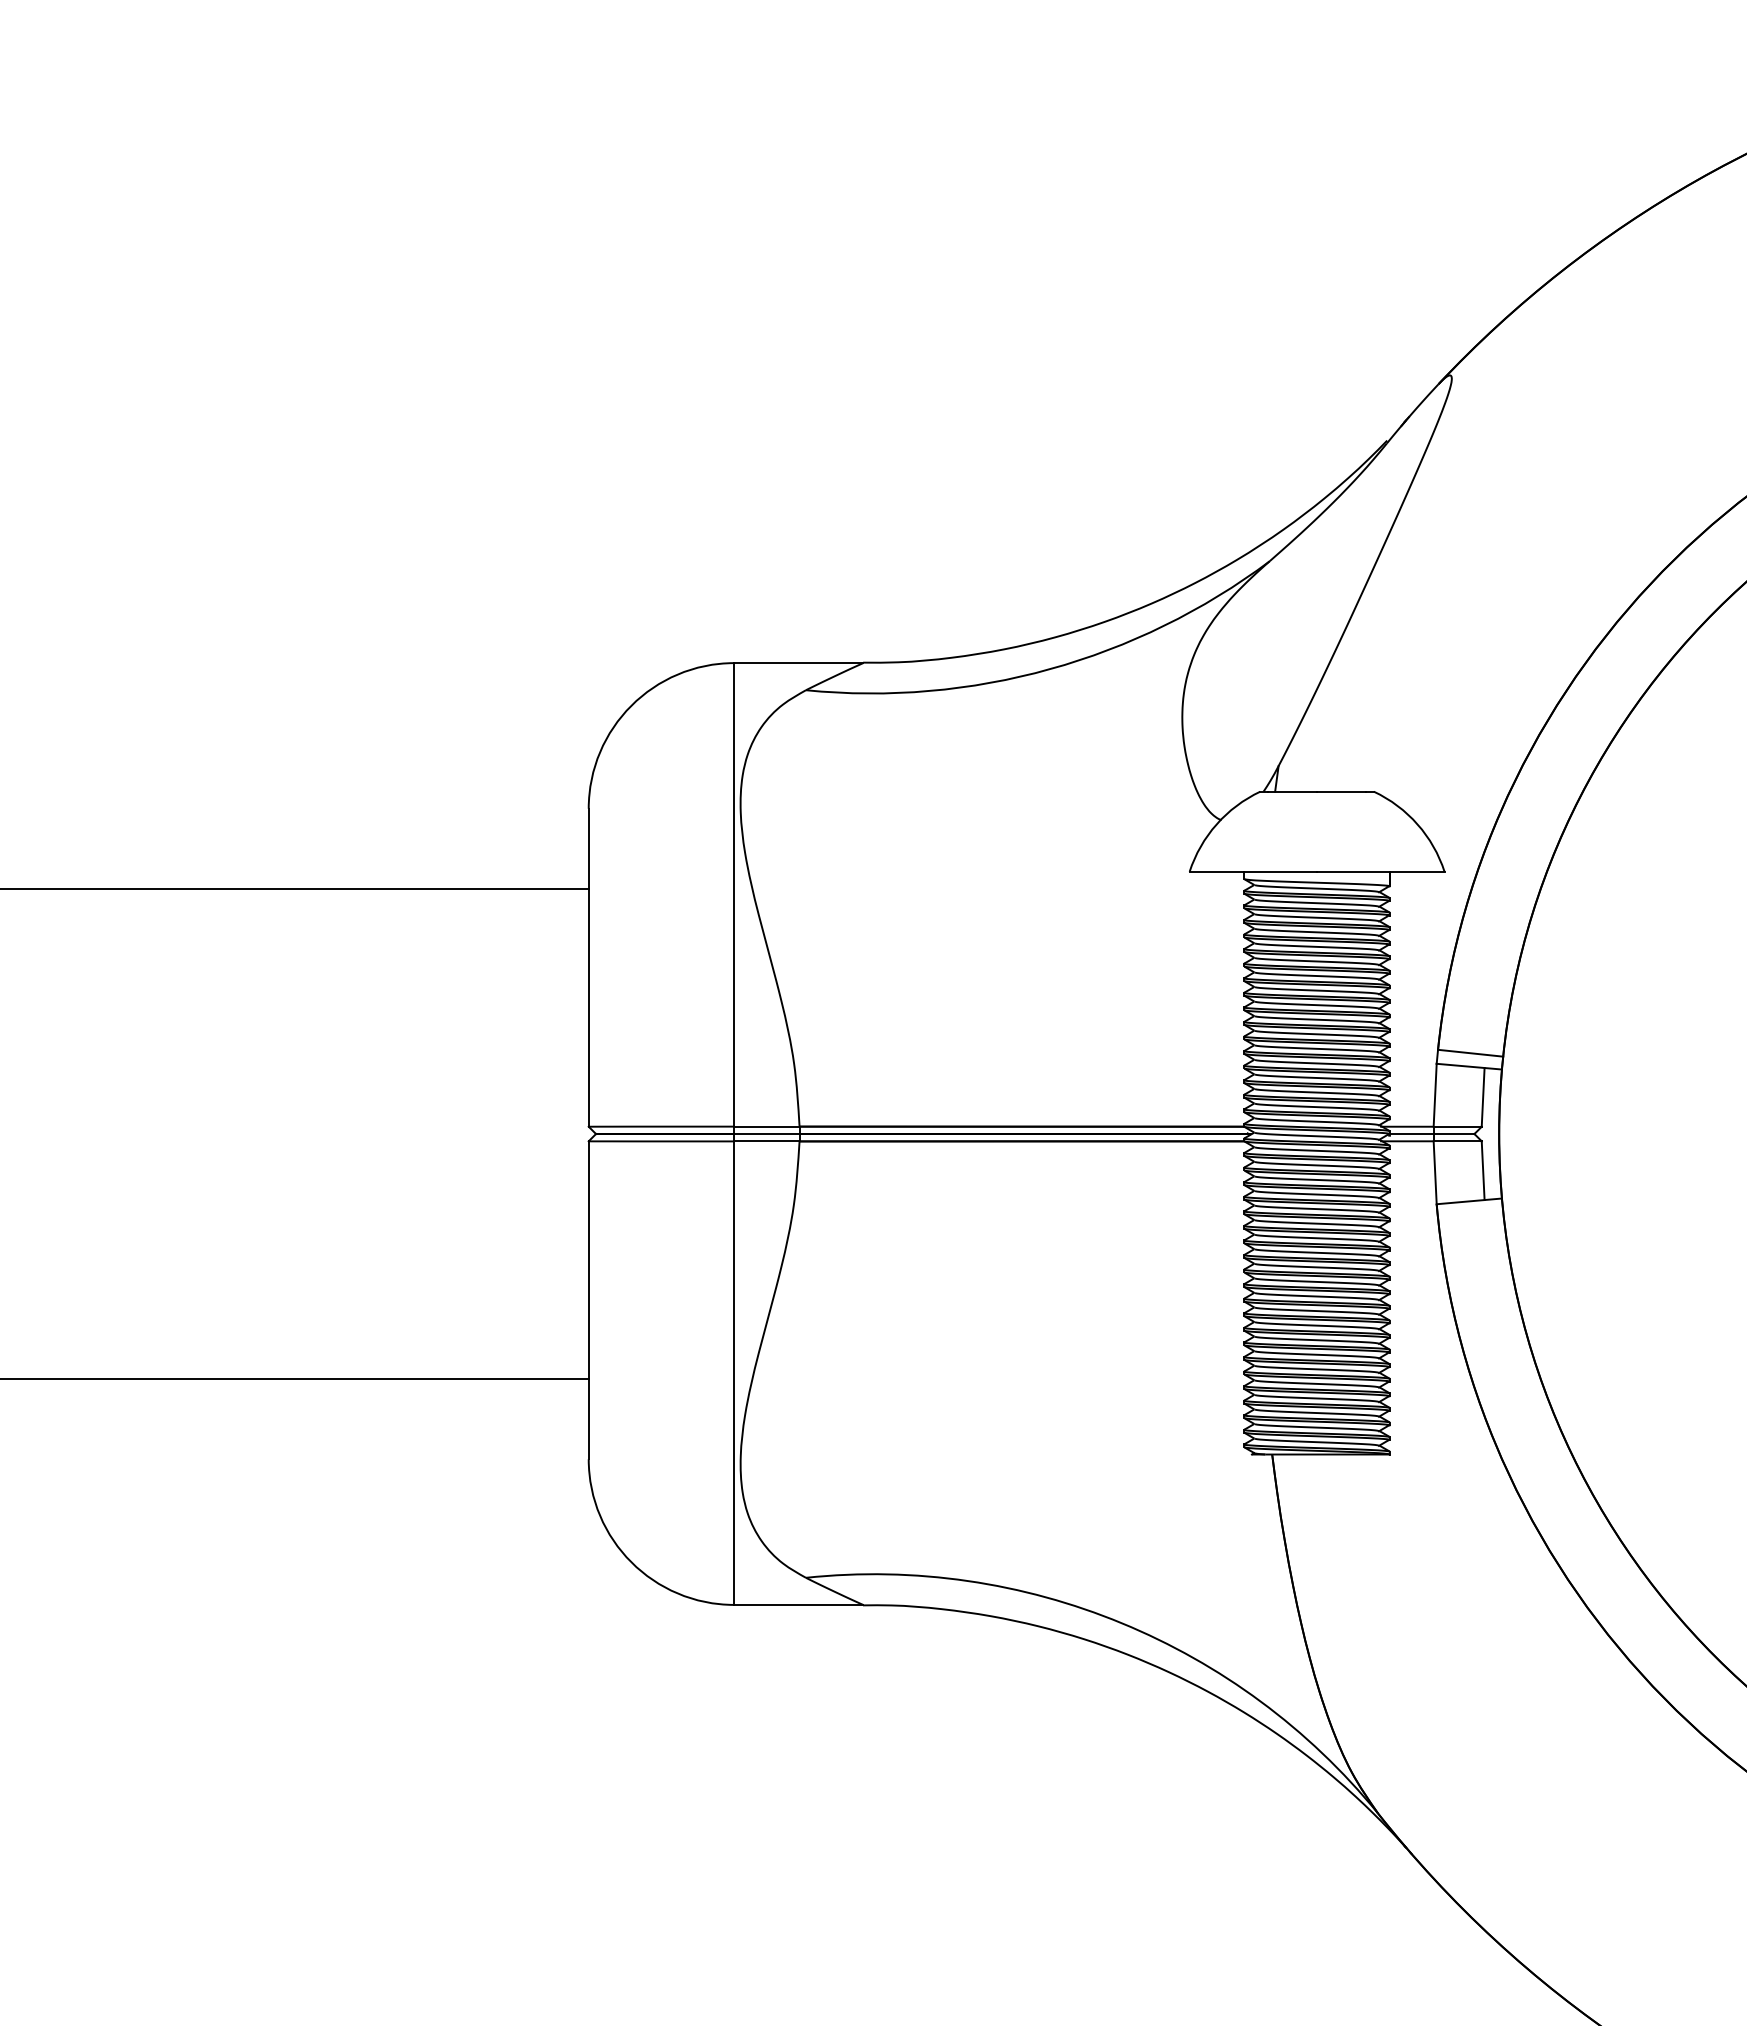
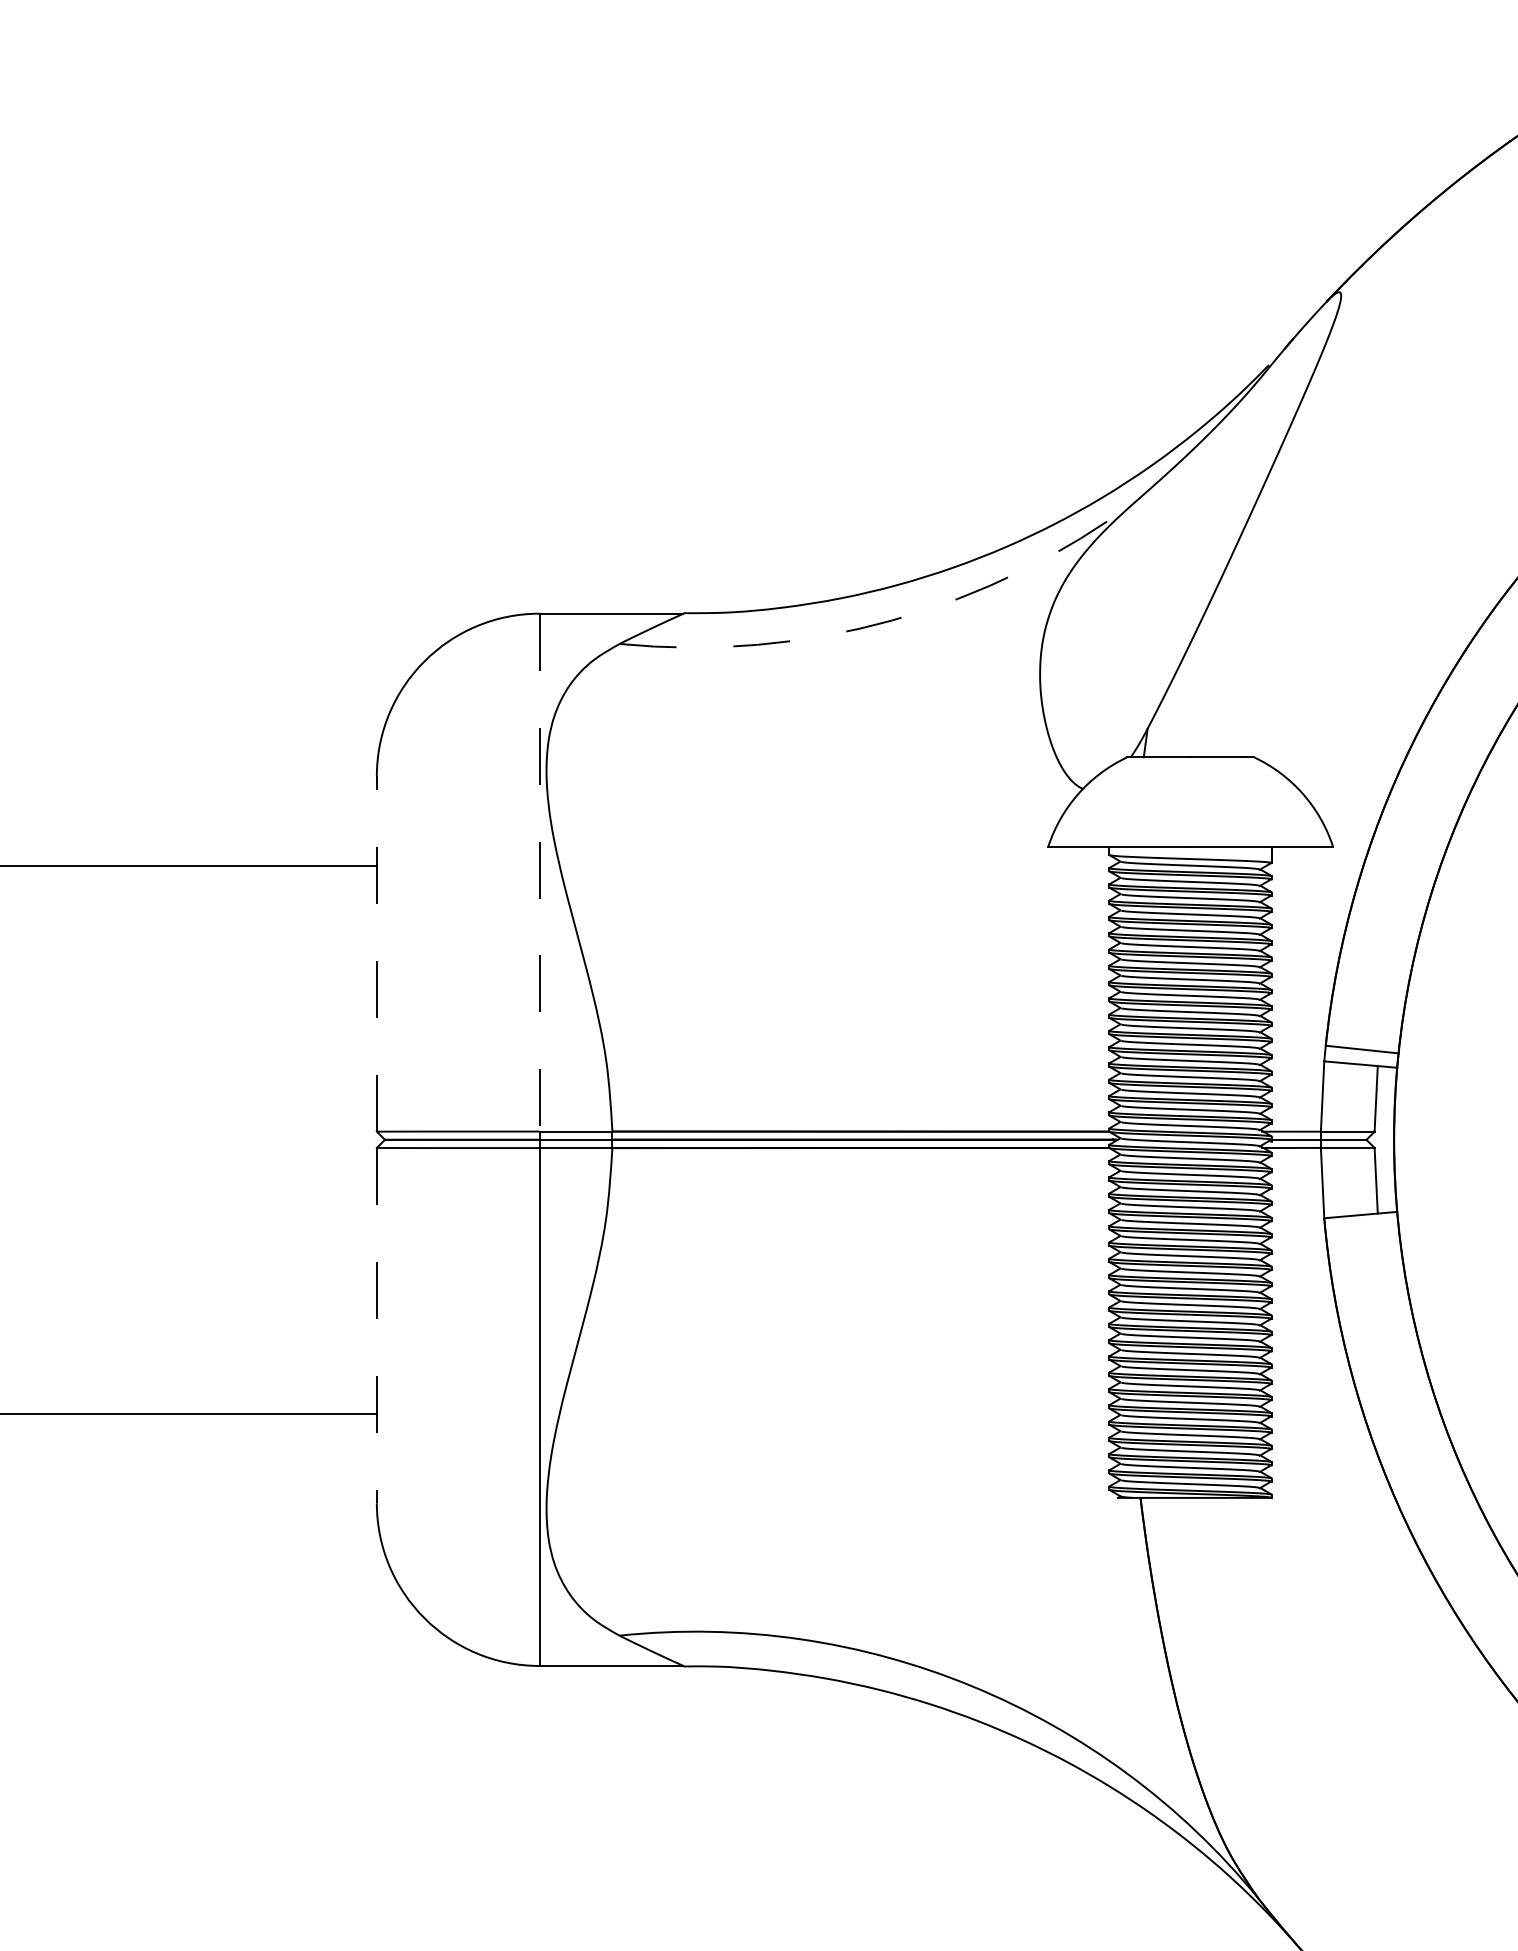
arc: (1050, 669) -> (892, 620), solid -> dashed
line: (734, 894) -> (539, 872), solid -> dashed
line: (588, 967) -> (376, 953), solid -> dashed
line: (588, 1300) -> (376, 1325), solid -> dashed

